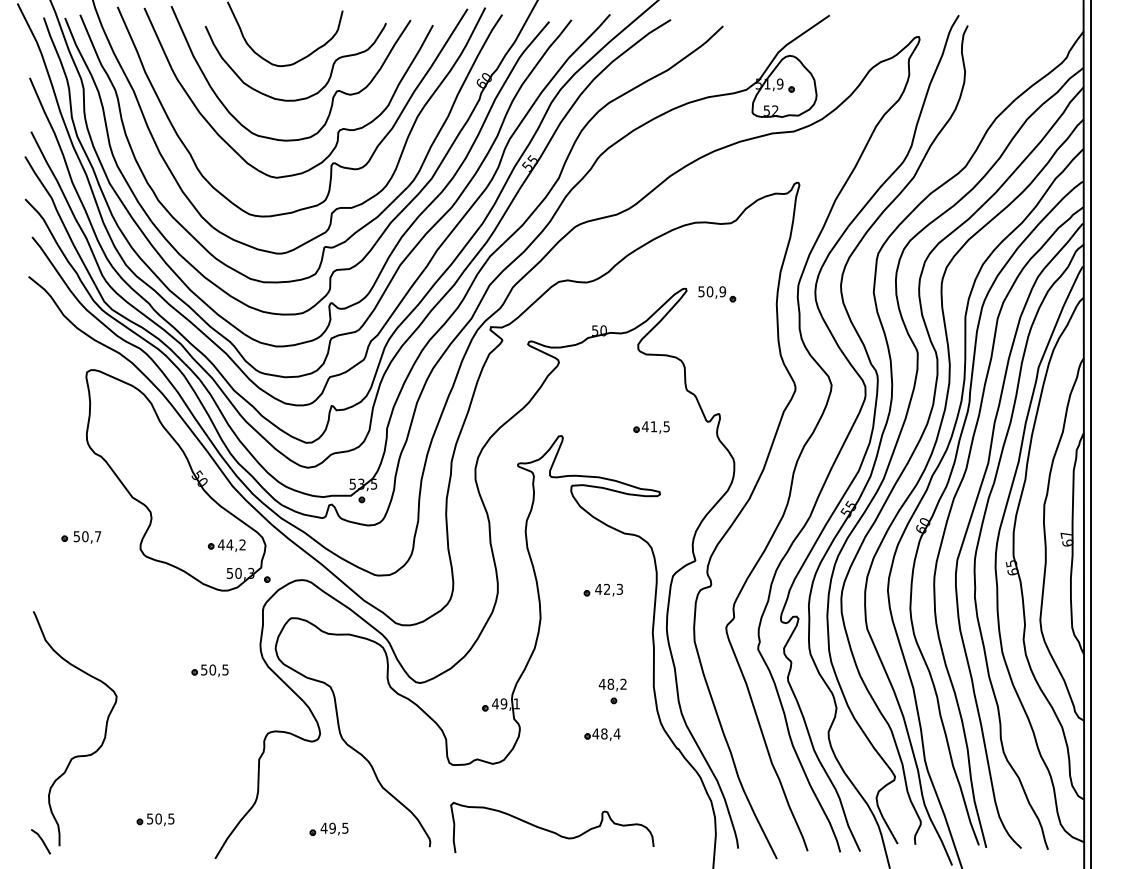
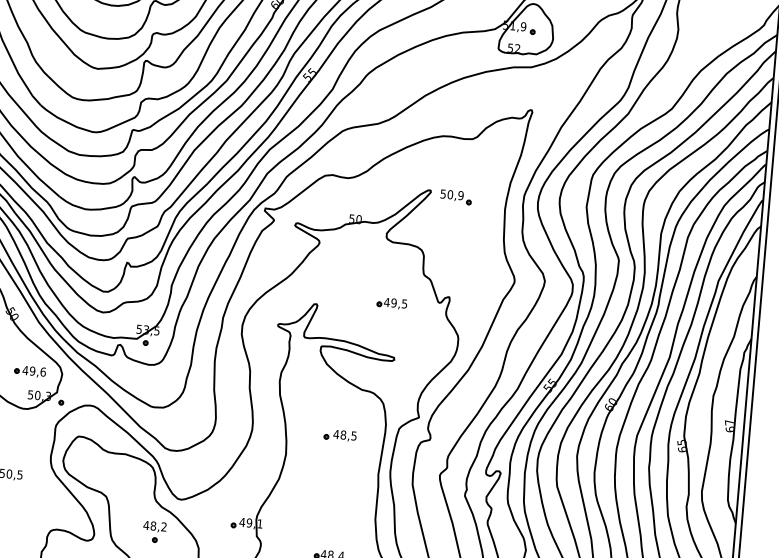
text: (653, 426) -> (393, 302), 41,5 -> 49,5
text: (236, 544) -> (38, 371), 44,2 -> 49,6
text: (612, 588) -> (348, 434), 42,3 -> 48,5
part: (612, 691) -> (154, 532), moved

